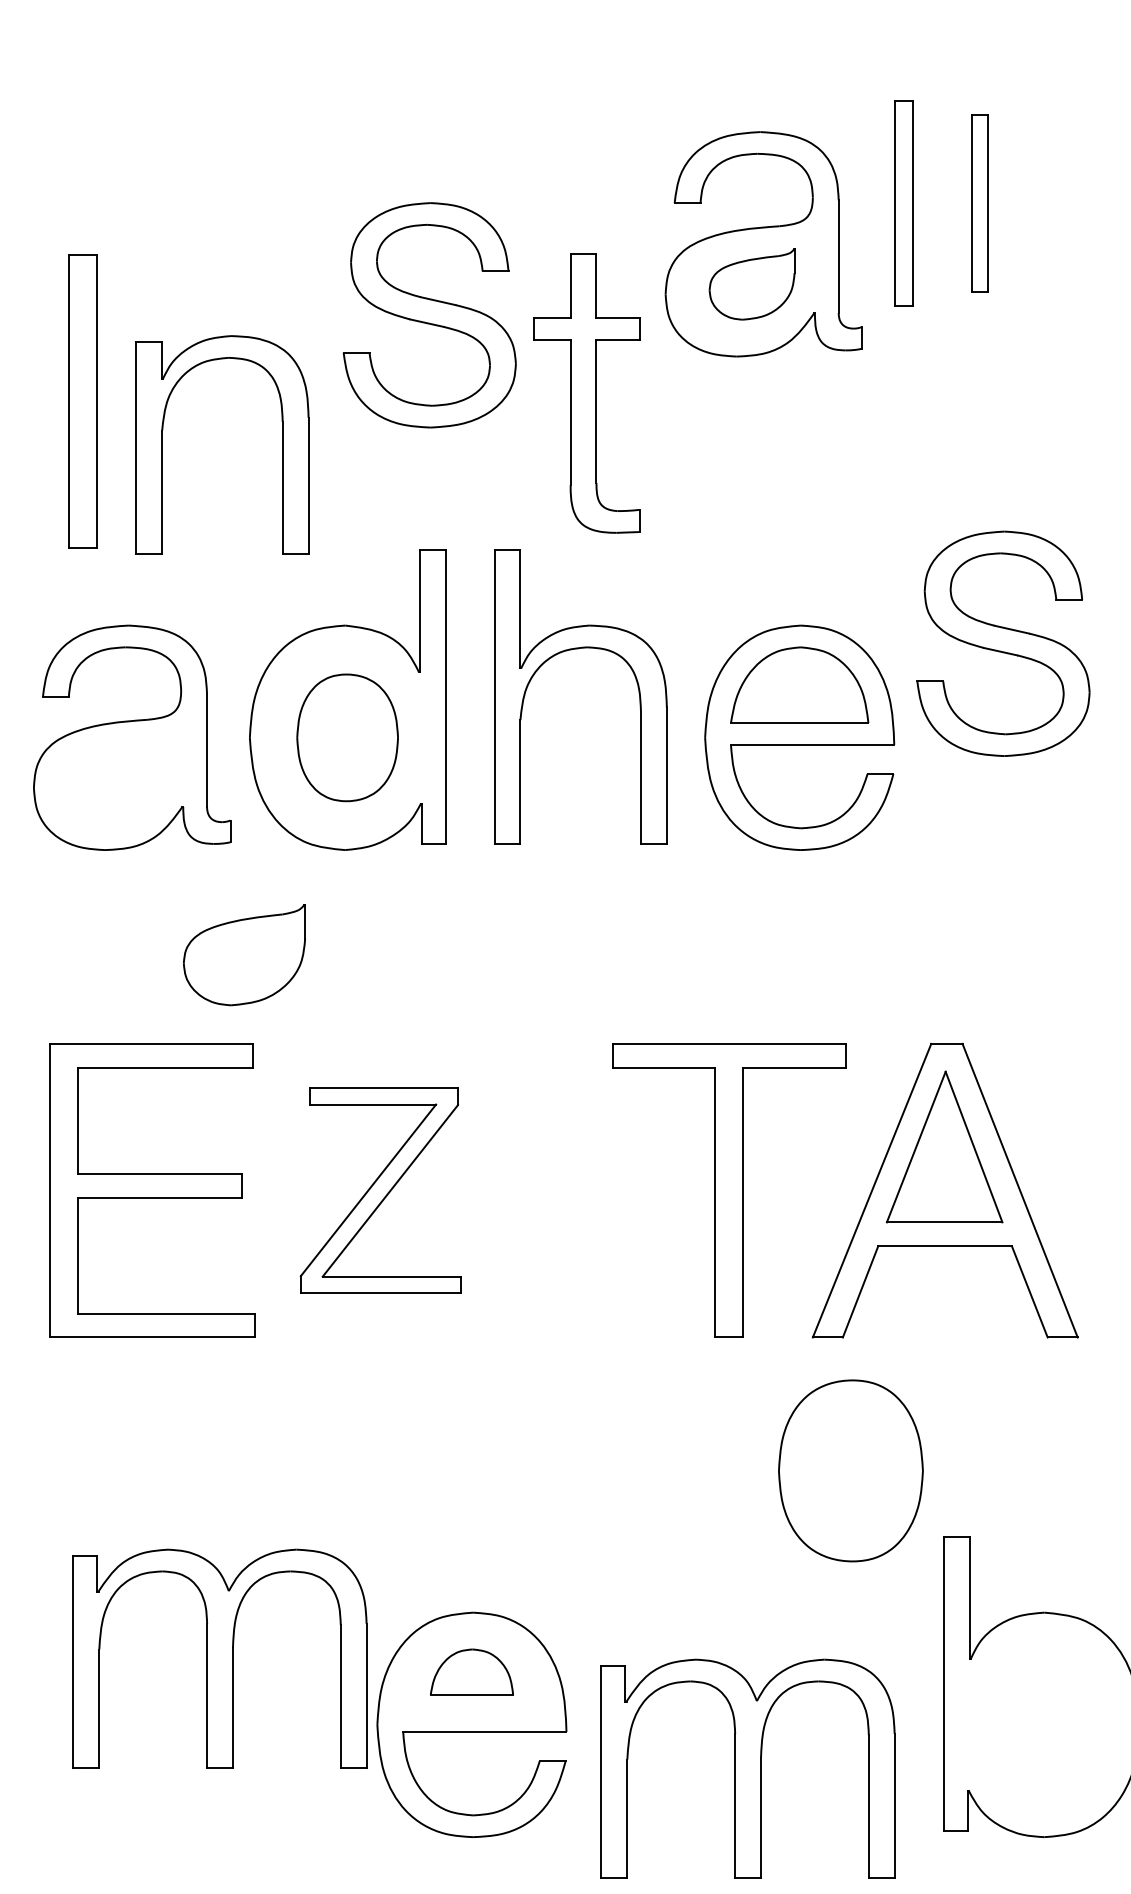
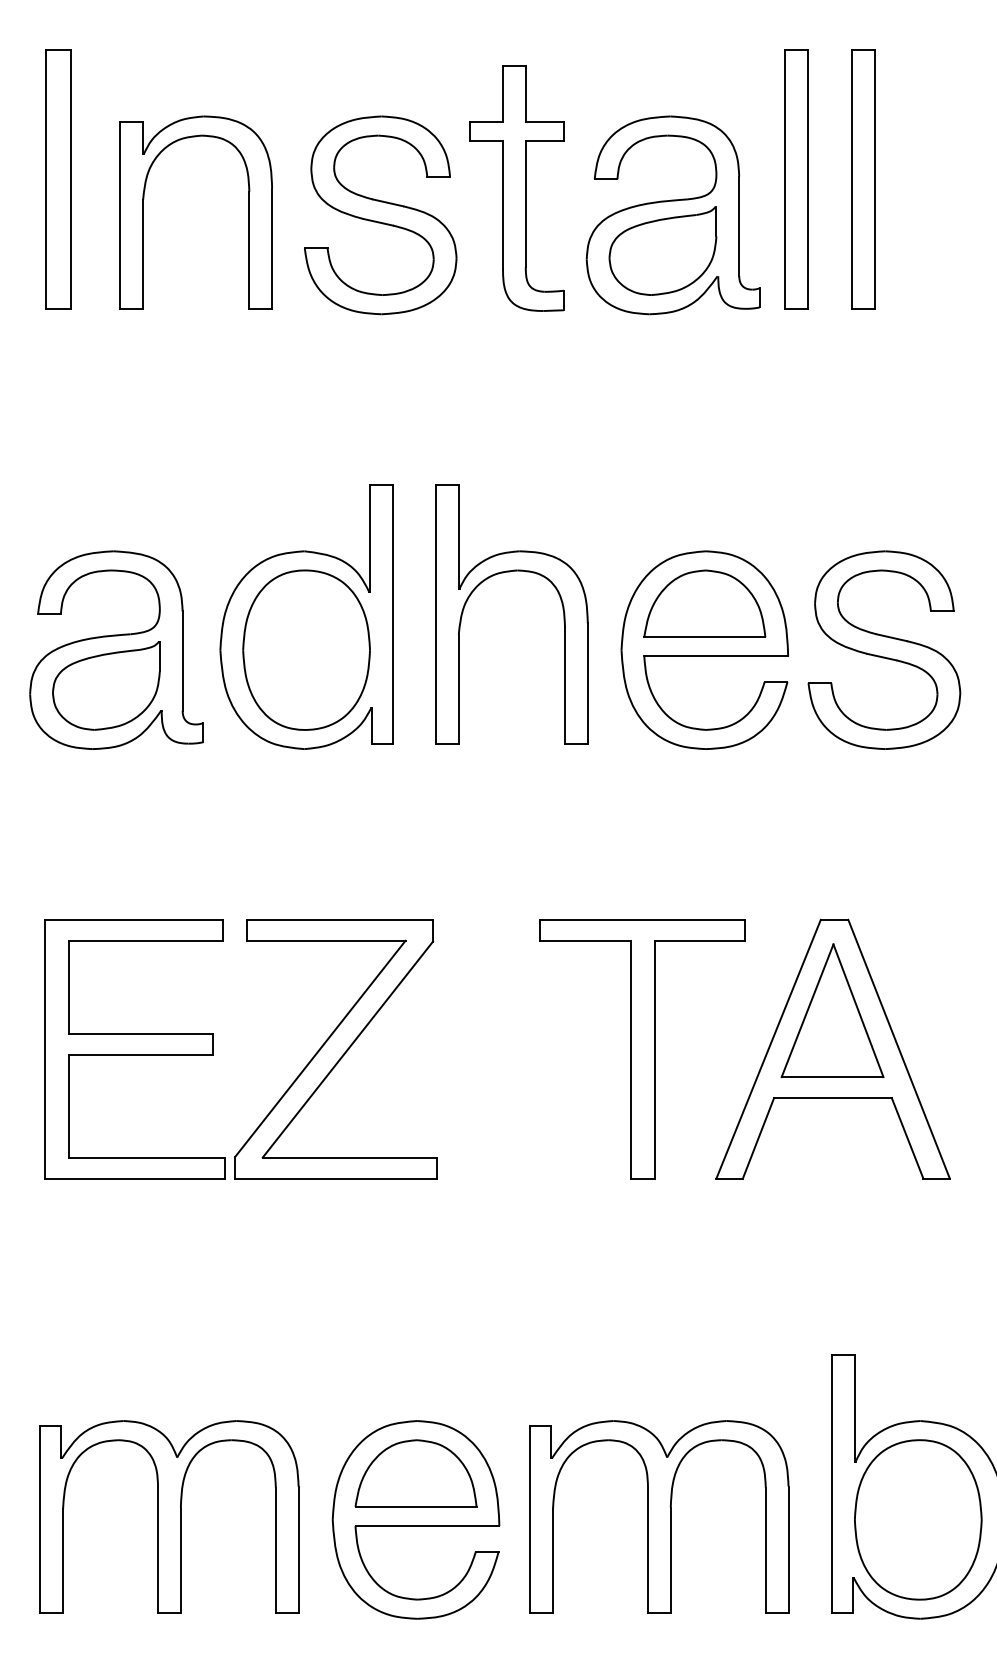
part: (903, 203) -> (796, 179), size x1.43
part: (979, 203) -> (863, 179), size x1.67
part: (751, 284) -> (662, 250), size x1.43
part: (429, 315) -> (380, 215), moved
part: (586, 393) -> (517, 188), moved
part: (82, 401) -> (57, 179), moved
part: (162, 444) -> (143, 212), moved
part: (1003, 643) -> (884, 649), moved
part: (347, 737) -> (306, 649), size x1.43
part: (244, 955) -> (106, 686), moved
part: (380, 1190) -> (335, 1049), size x1.43
part: (850, 1470) -> (917, 1519), moved
part: (219, 1658) -> (168, 1516), moved
part: (471, 1671) -> (415, 1472), size x1.67
part: (747, 1768) -> (658, 1516), moved

